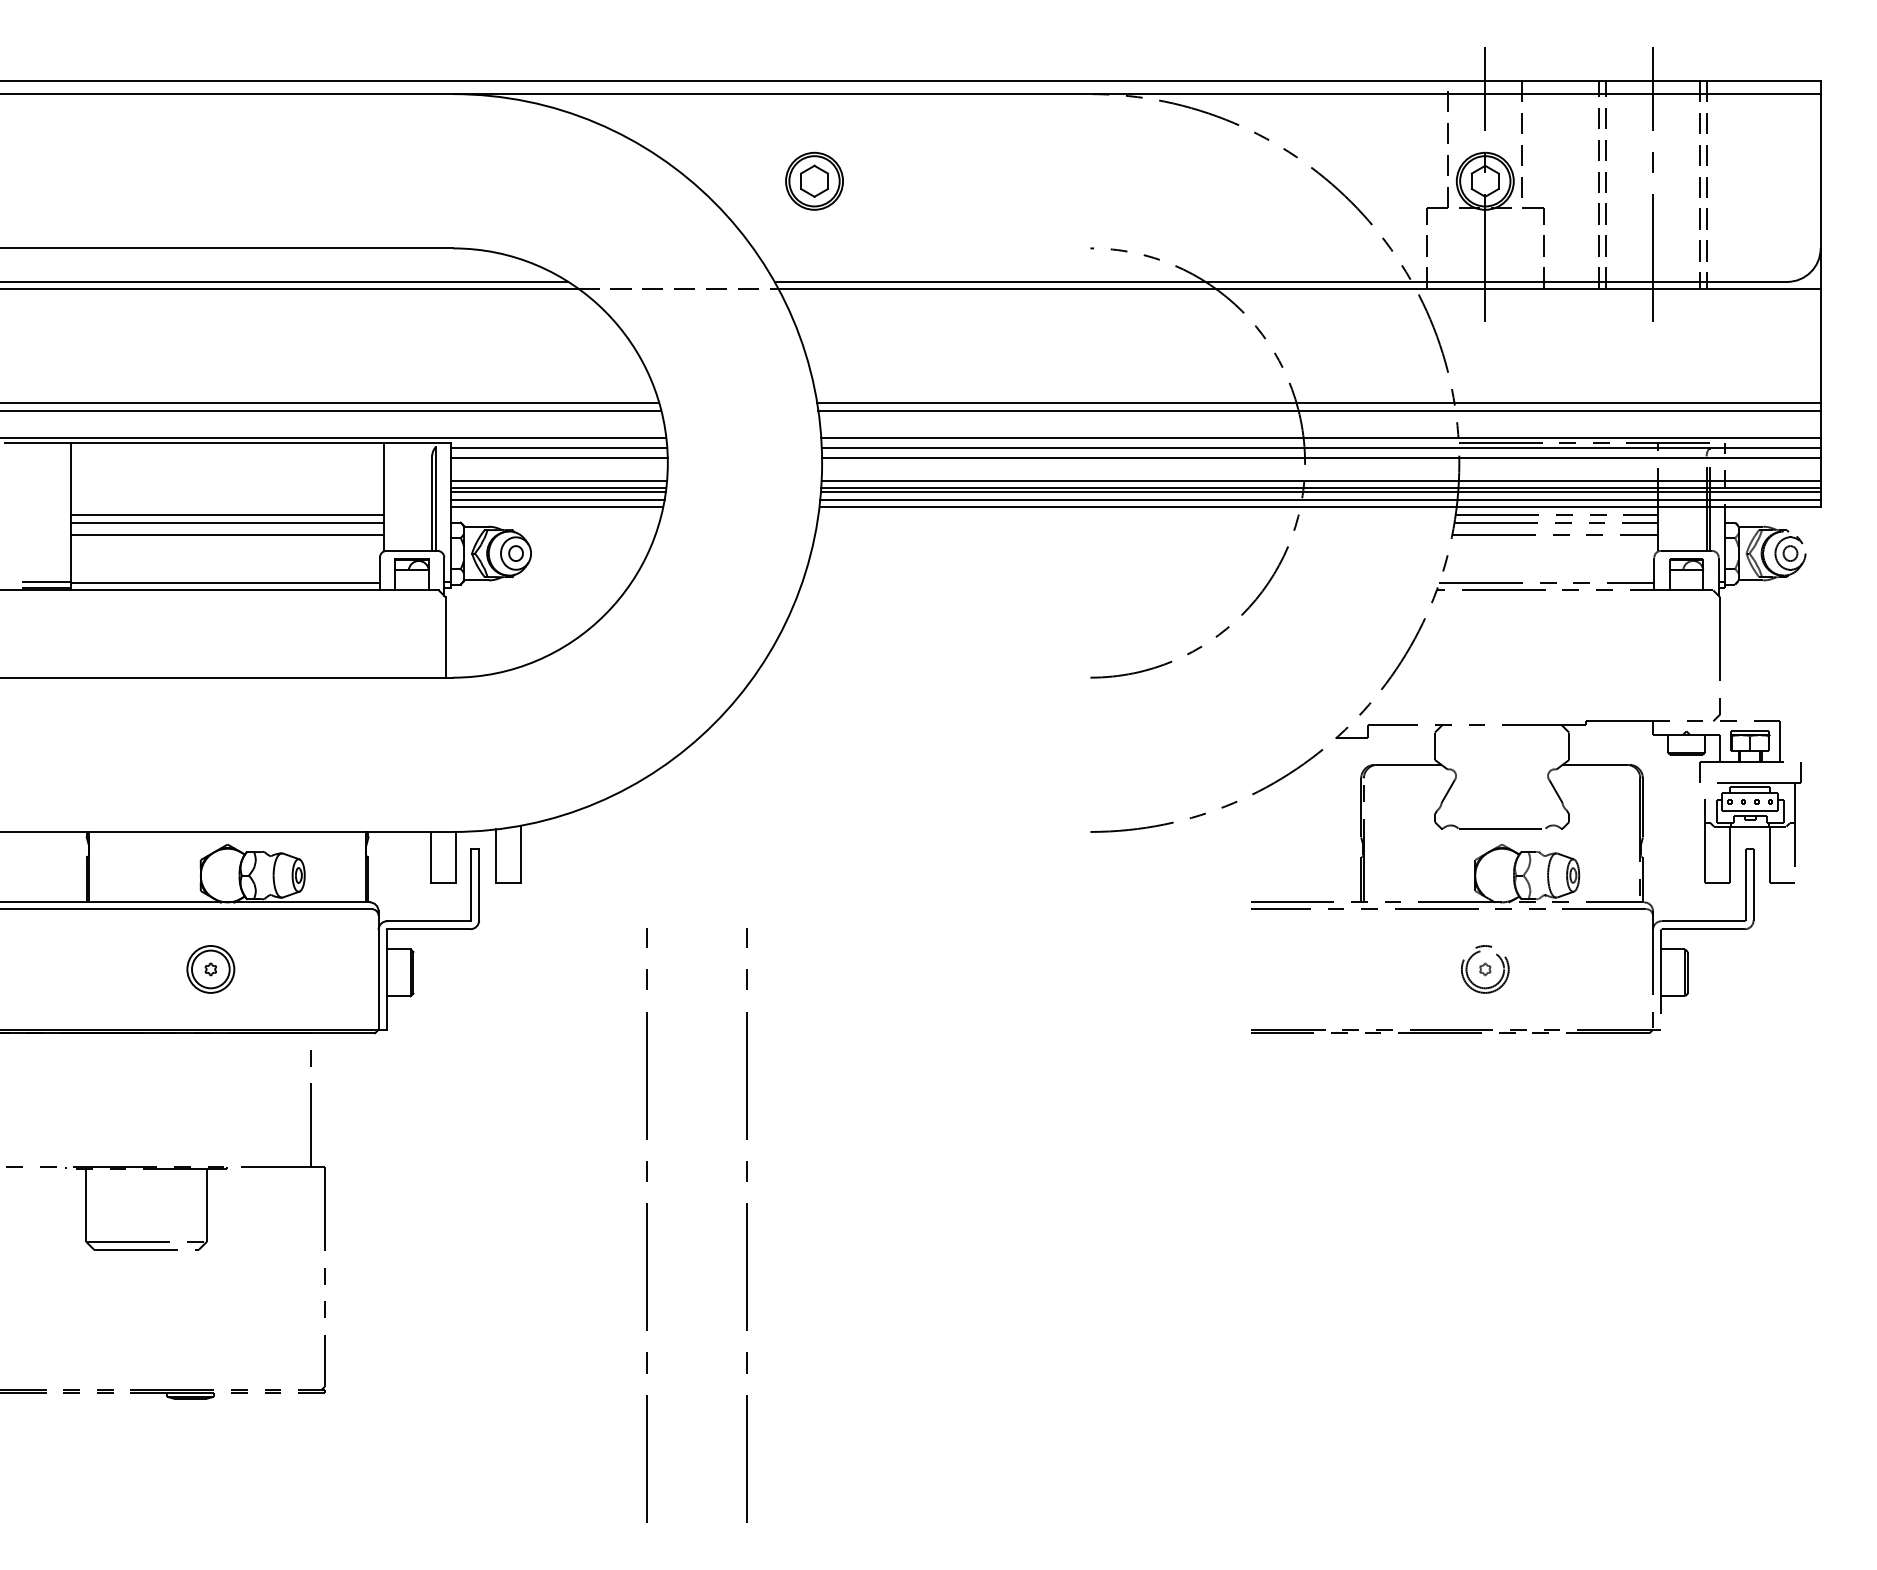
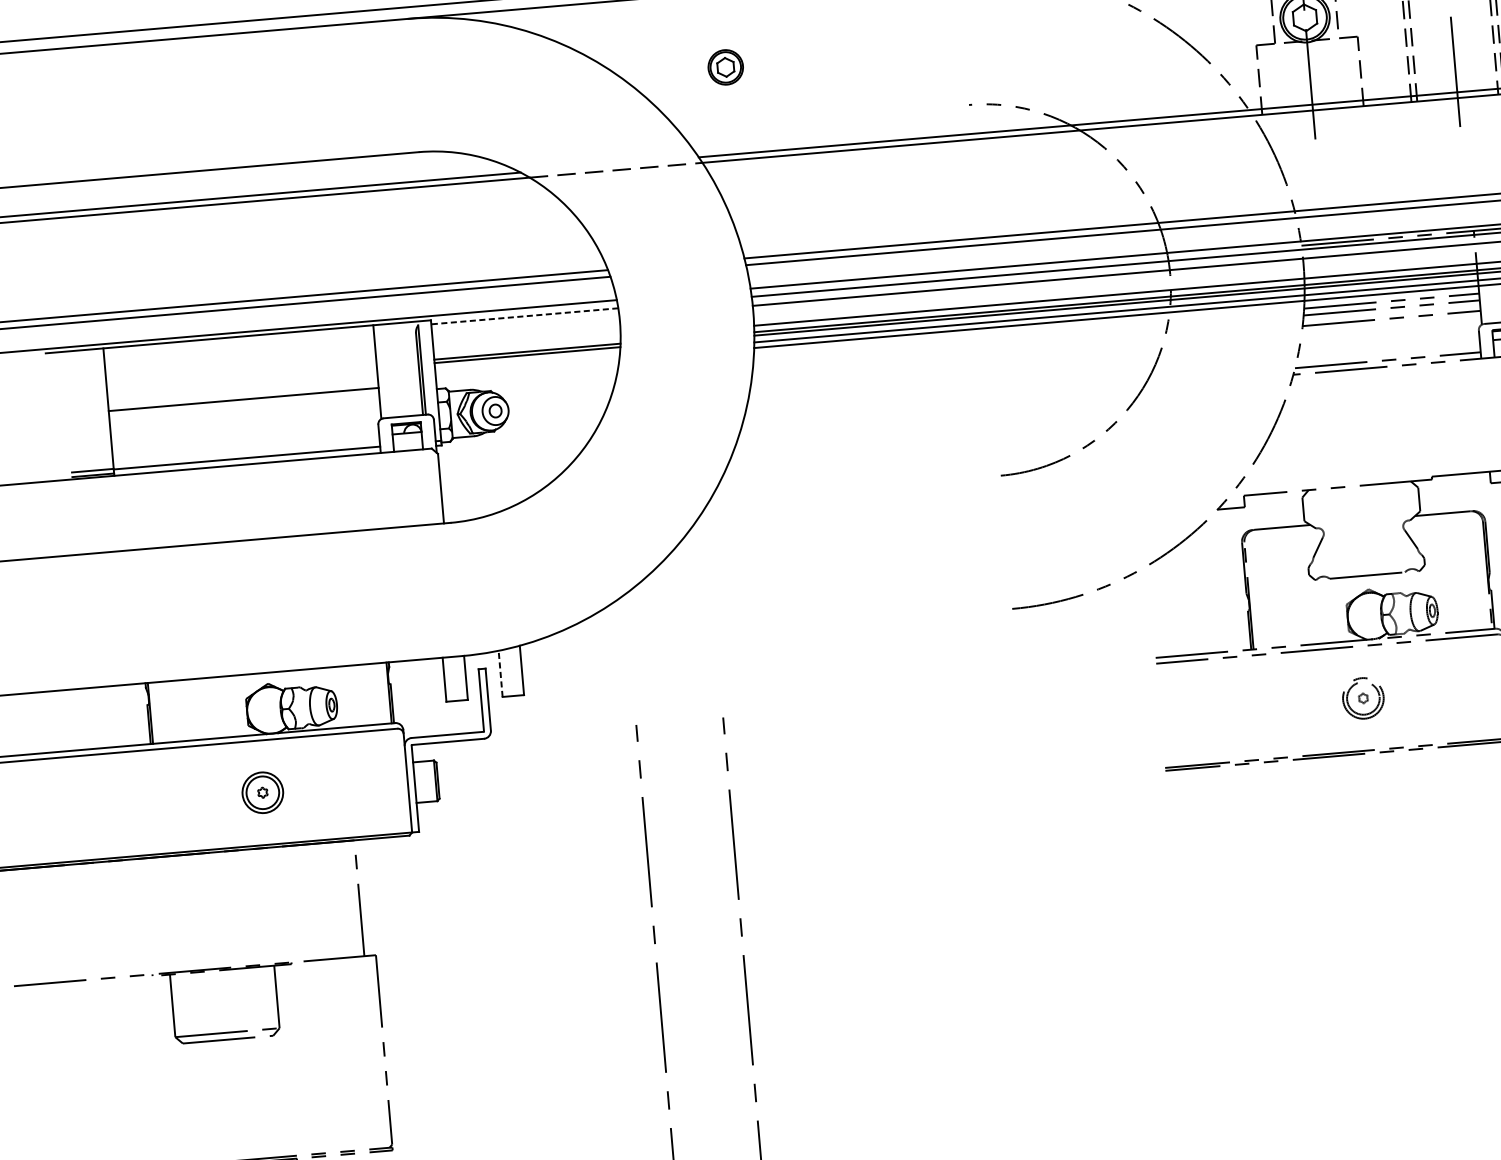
part: (814, 180) -> (725, 66), size x0.7
line: (558, 447) -> (524, 316), solid -> dashed
line: (558, 458) -> (525, 325), removed
line: (558, 481) -> (526, 345), removed
line: (557, 500) -> (527, 362), removed
line: (556, 506) -> (527, 367), removed
line: (227, 523) -> (244, 406), removed
line: (227, 535) -> (245, 416), removed
line: (495, 856) -> (500, 674), solid -> dashed

